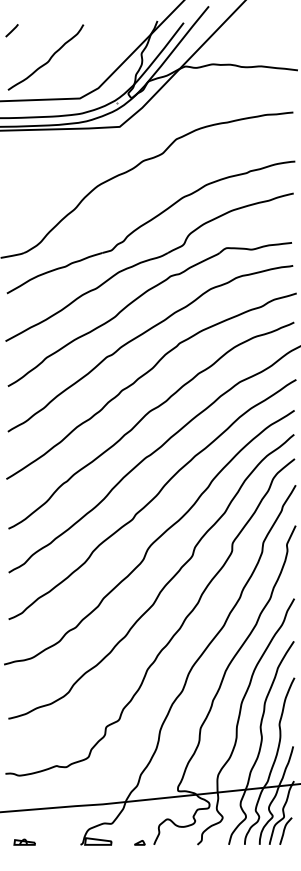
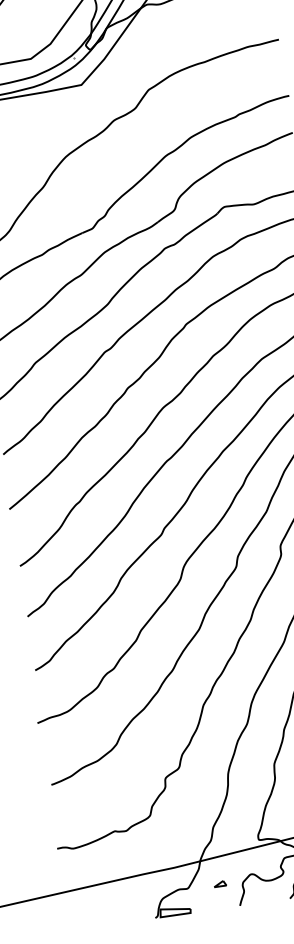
part: (24, 841) -> (90, 923), removed
part: (139, 842) -> (219, 883), moved

